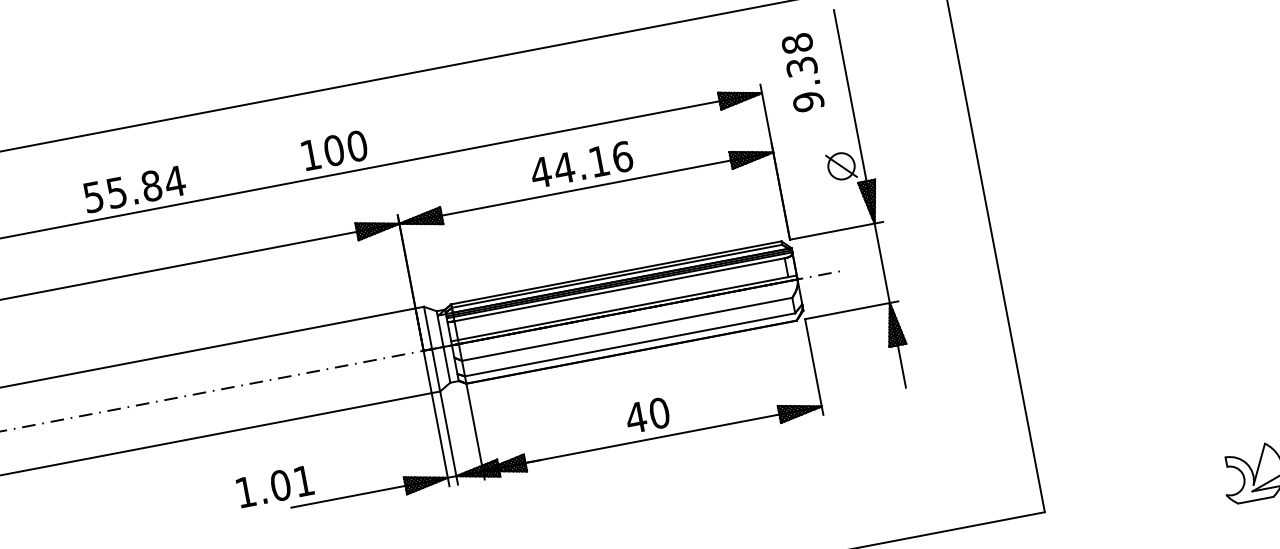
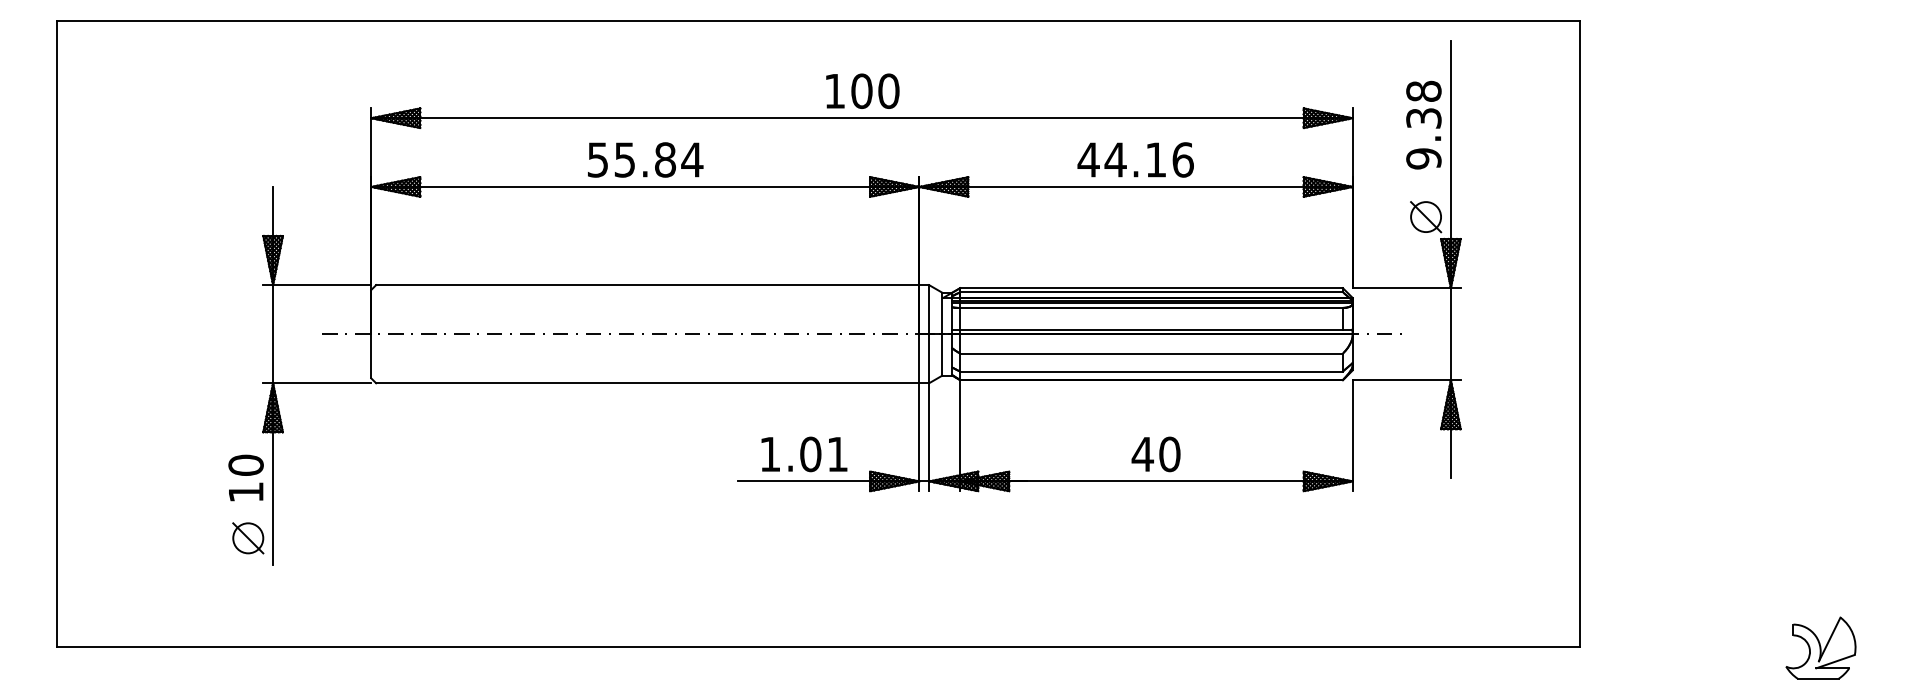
text: (802, 72) -> (1423, 124), moved
text: (134, 188) -> (645, 159), moved
text: (275, 486) -> (804, 454), moved

